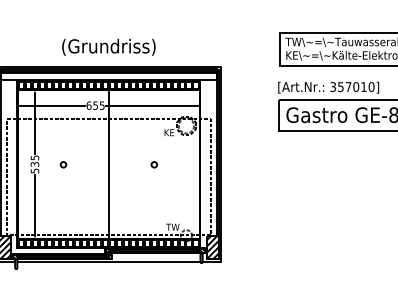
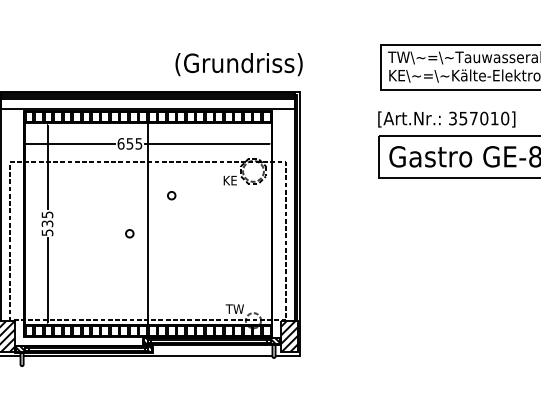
text: (108, 46) -> (238, 63), moved
circle: (63, 164) -> (129, 233), moved
circle: (153, 164) -> (170, 195), moved

